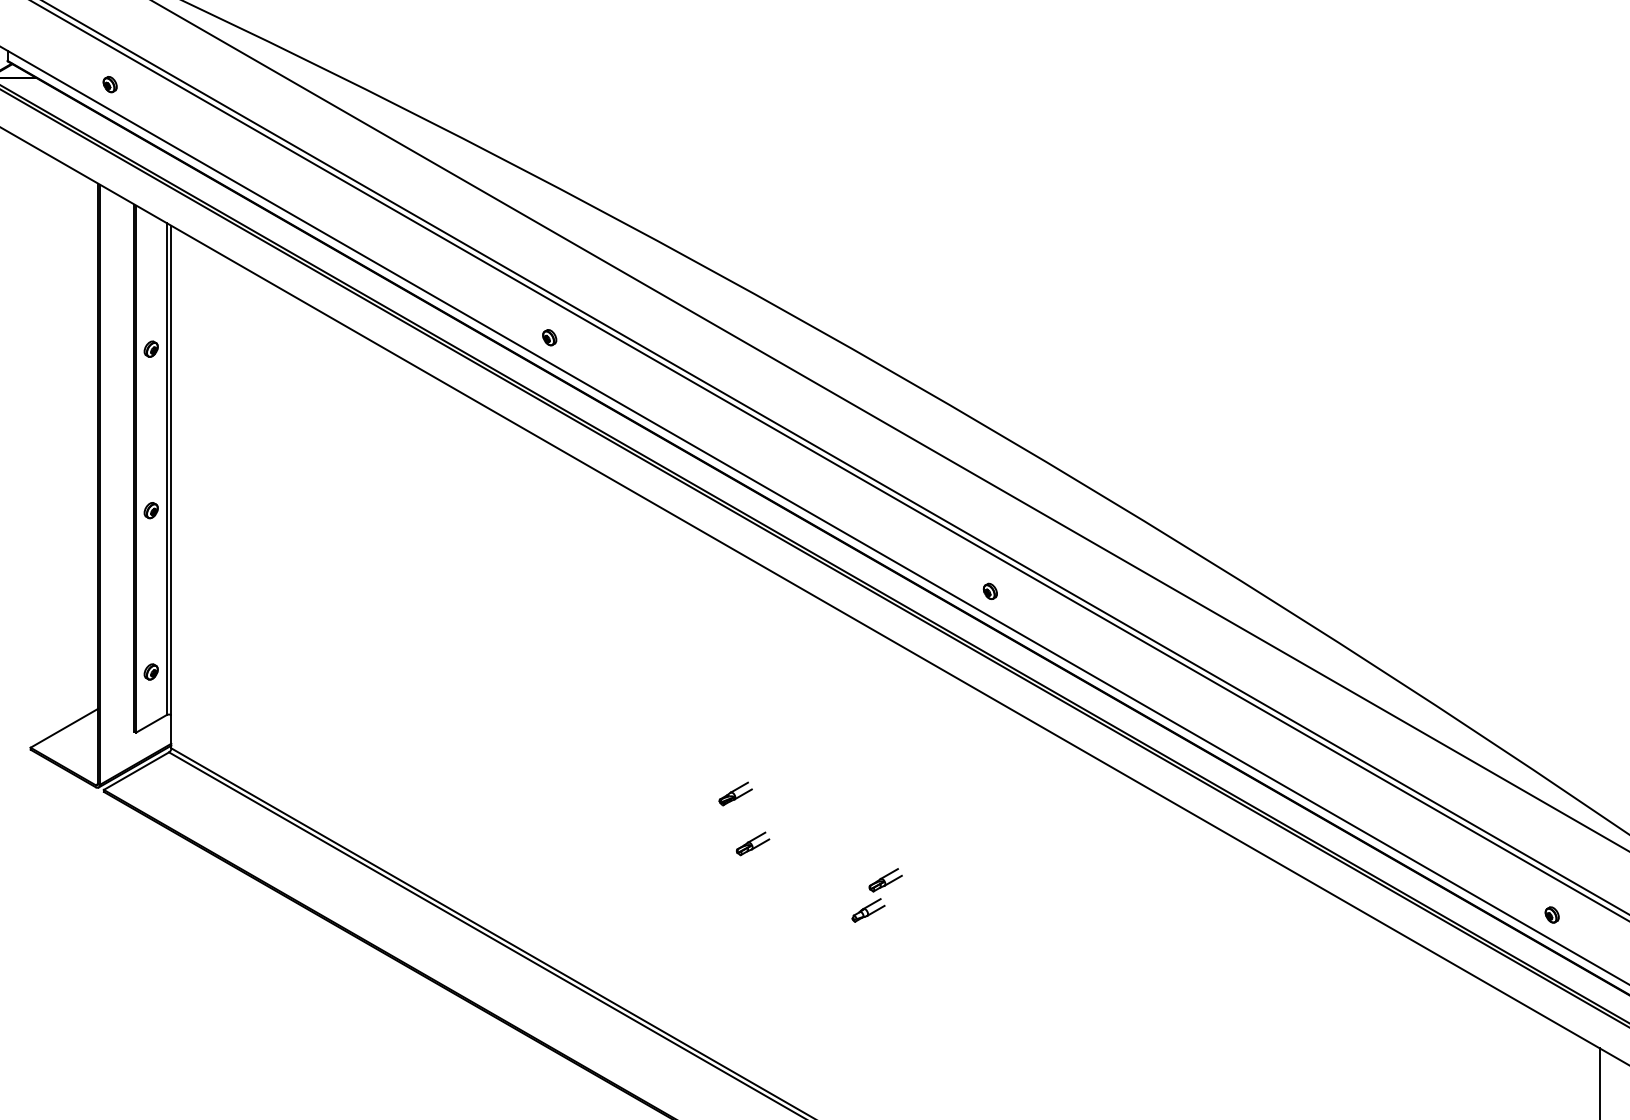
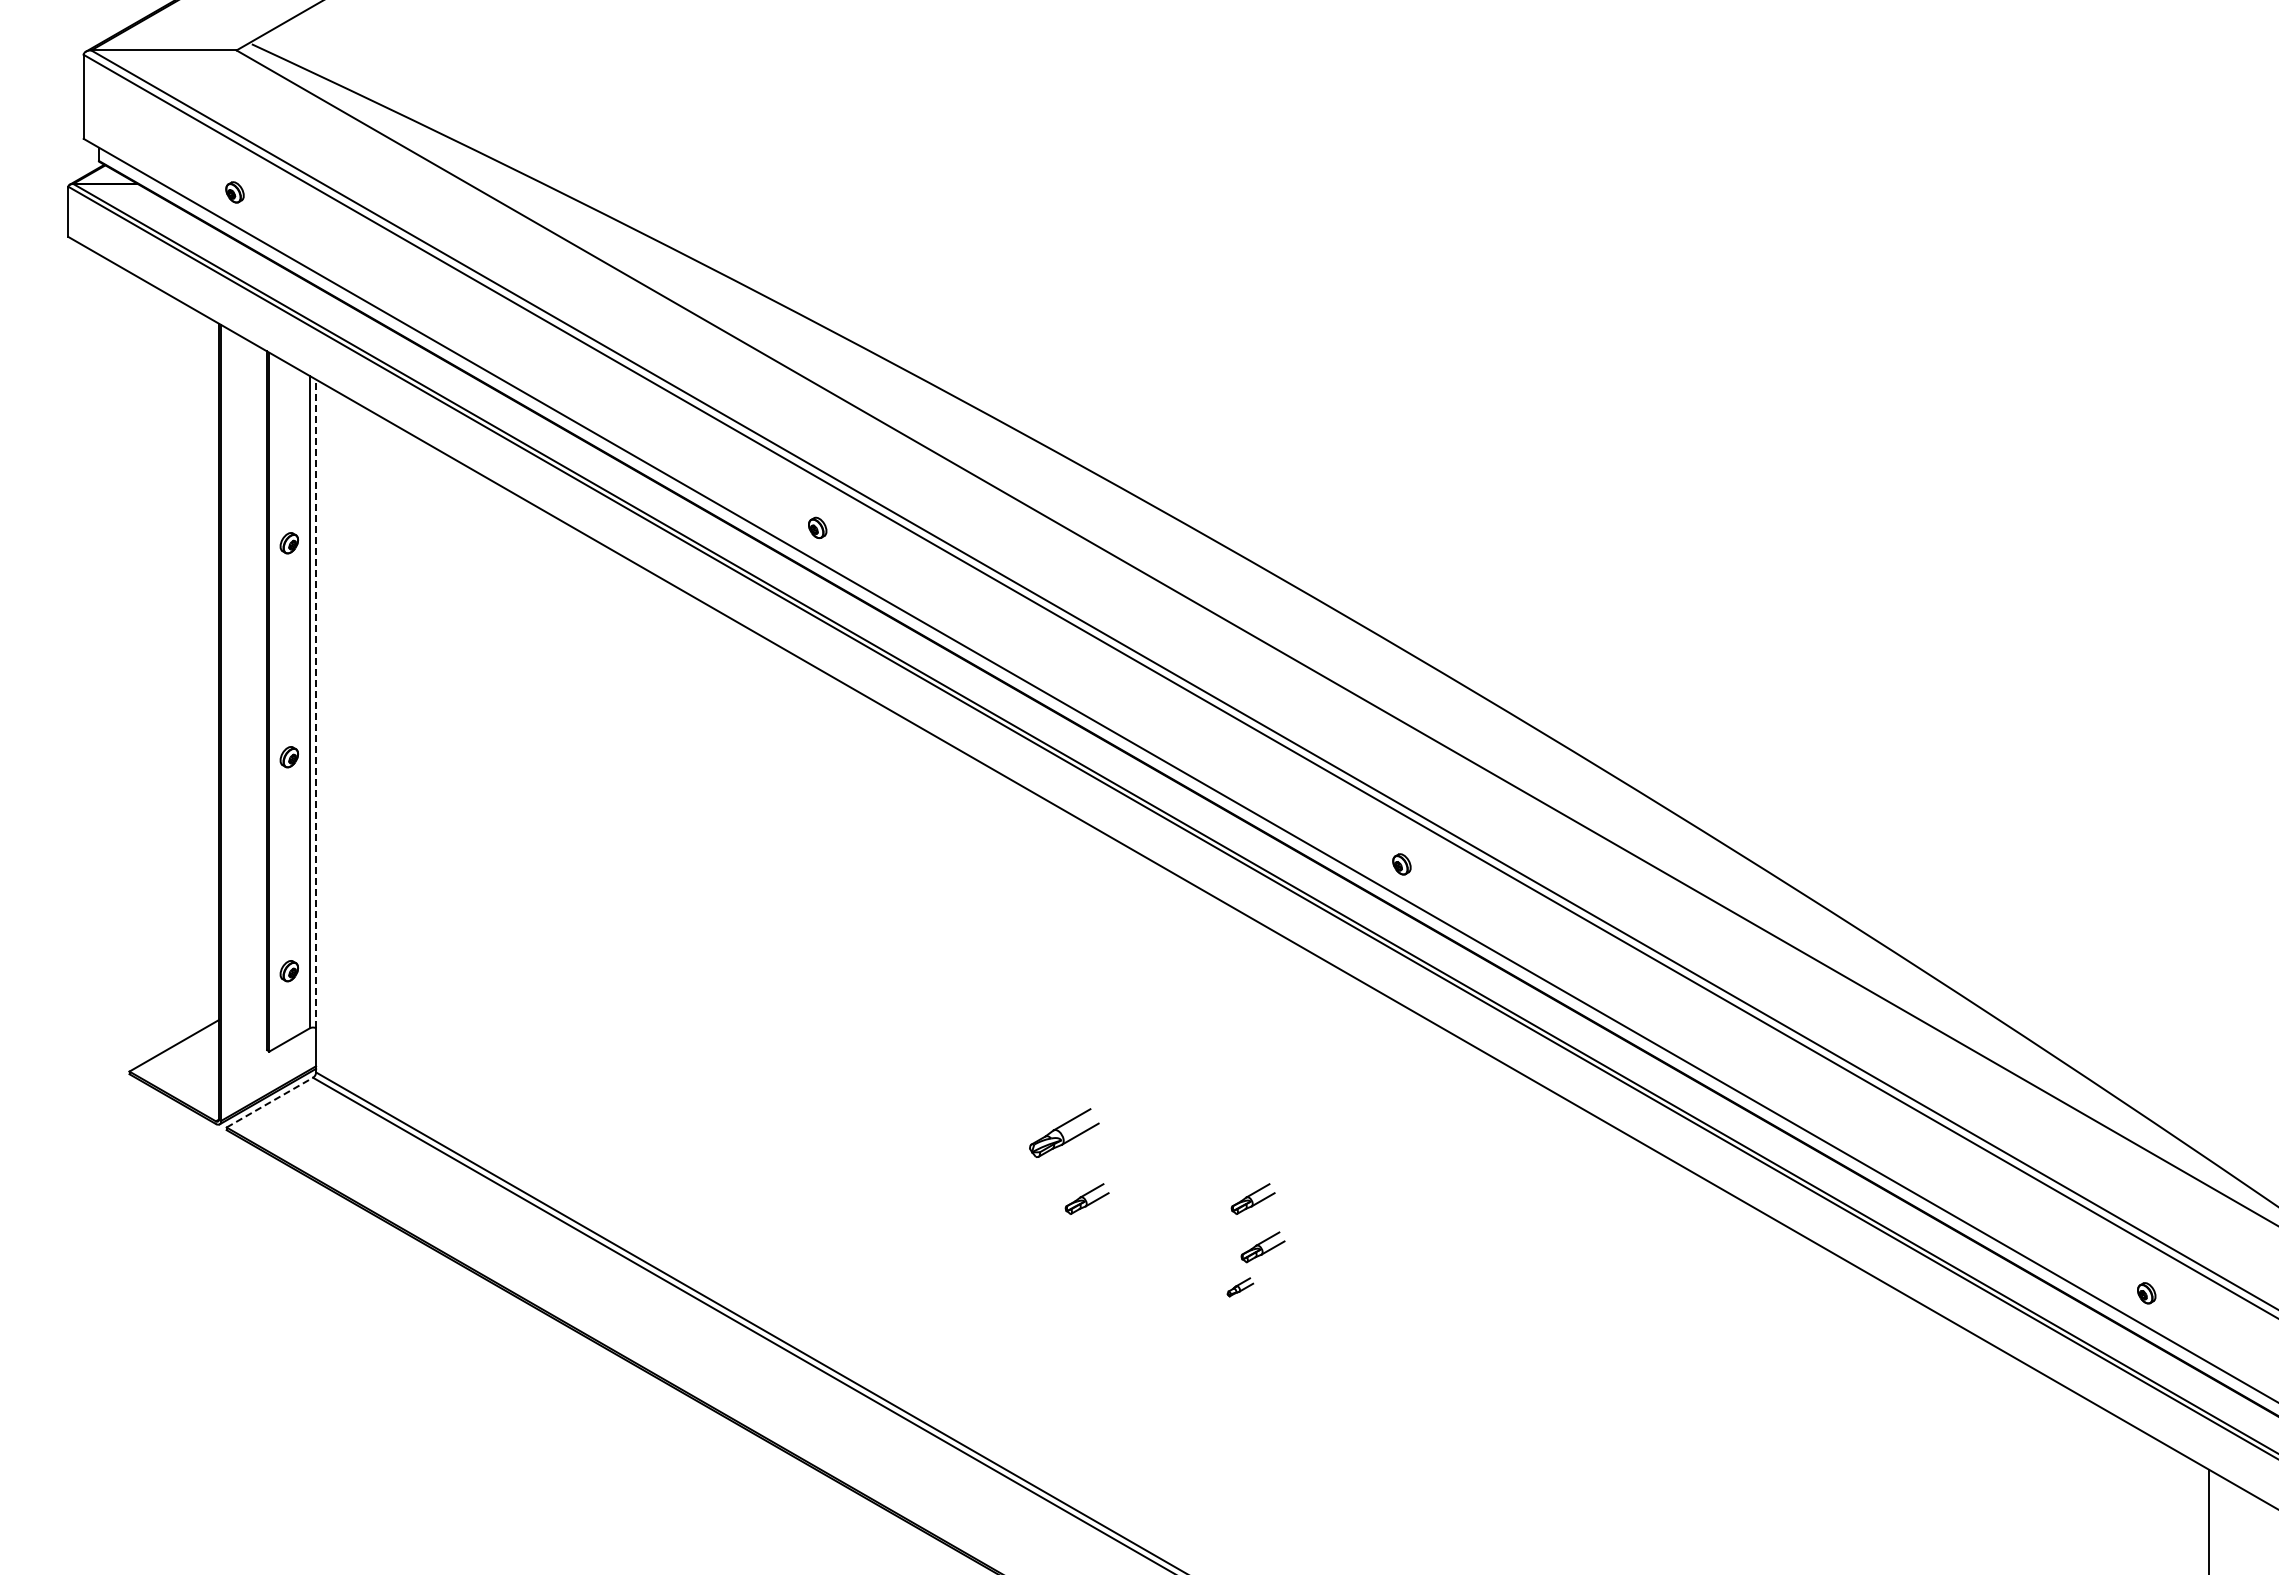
line: (171, 470) -> (316, 703), solid -> dashed
line: (136, 771) -> (269, 1102), solid -> dashed
part: (735, 793) -> (1063, 1132), size x1.6
part: (877, 843) -> (1252, 1198), added
part: (868, 910) -> (1240, 1287), size x0.6

